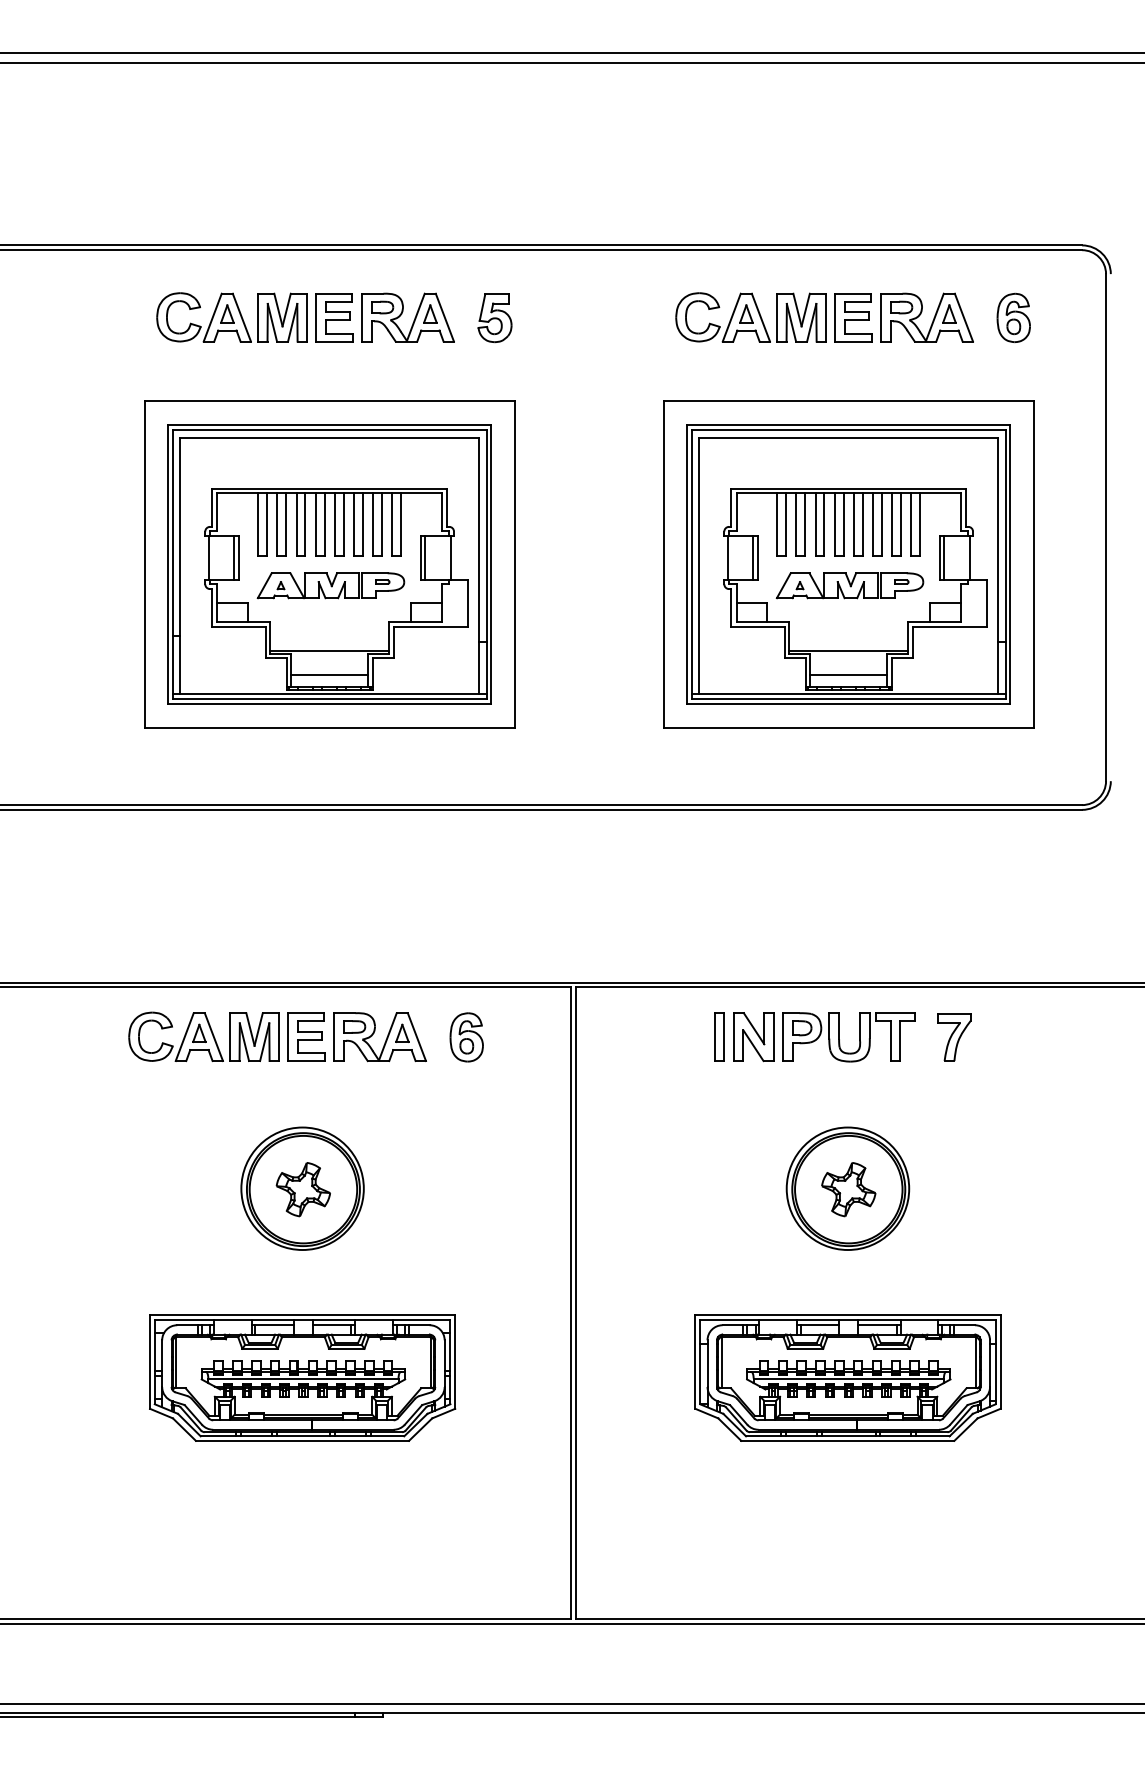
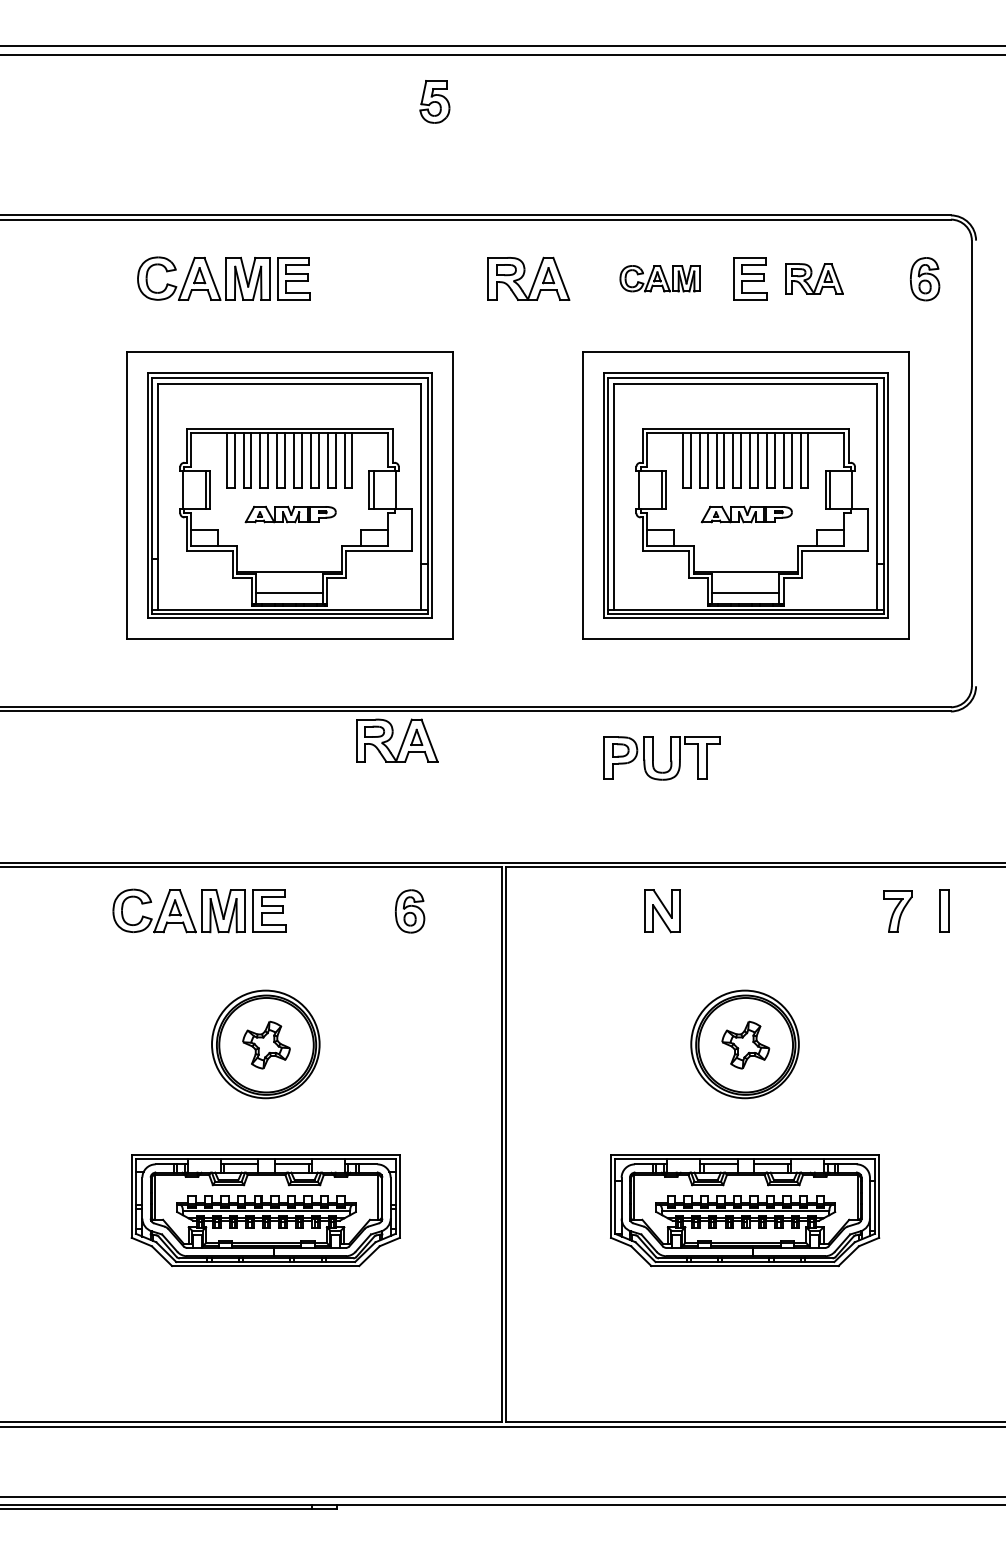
part: (407, 317) -> (528, 278), moved
part: (750, 317) -> (659, 278), size x0.6
part: (926, 317) -> (814, 278), size x0.7
part: (1013, 317) -> (924, 278), moved
part: (494, 318) -> (434, 102), moved
part: (330, 585) -> (290, 514), size x0.7
part: (849, 585) -> (746, 514), size x0.7
part: (719, 1036) -> (944, 910), moved
part: (839, 1037) -> (653, 758), moved
part: (954, 1037) -> (897, 911), moved
part: (385, 1039) -> (401, 742), moved

